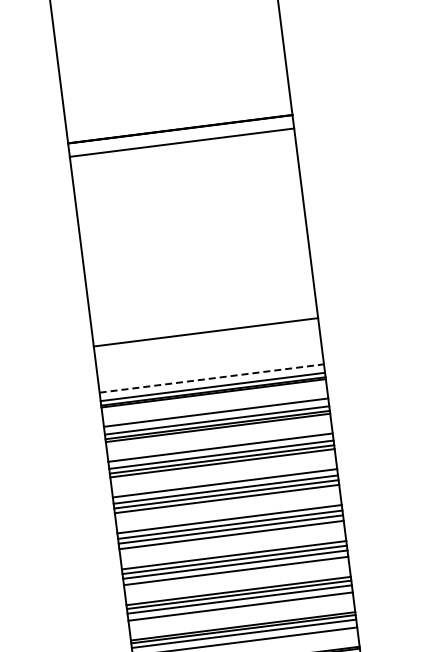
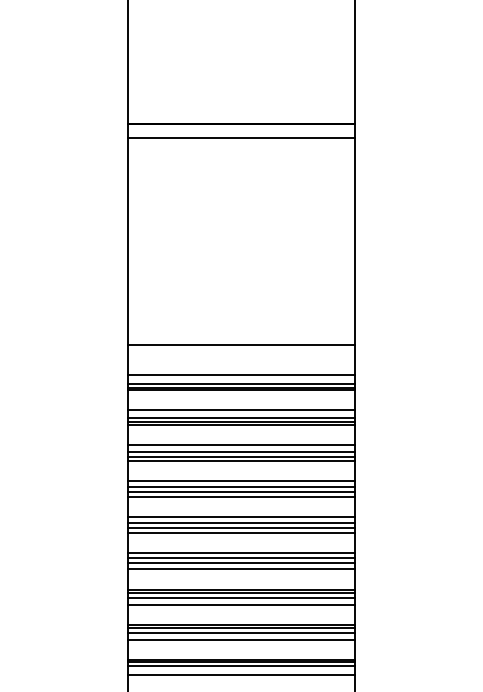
line: (205, 332) -> (241, 344), moved
line: (211, 378) -> (241, 375), dashed -> solid

